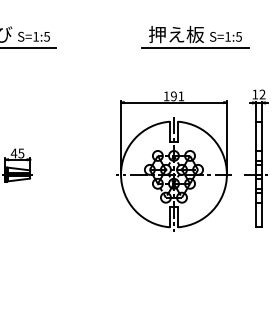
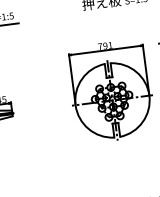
line: (194, 48) -> (115, 10), removed
text: (166, 96) -> (100, 46), 191 -> 791

